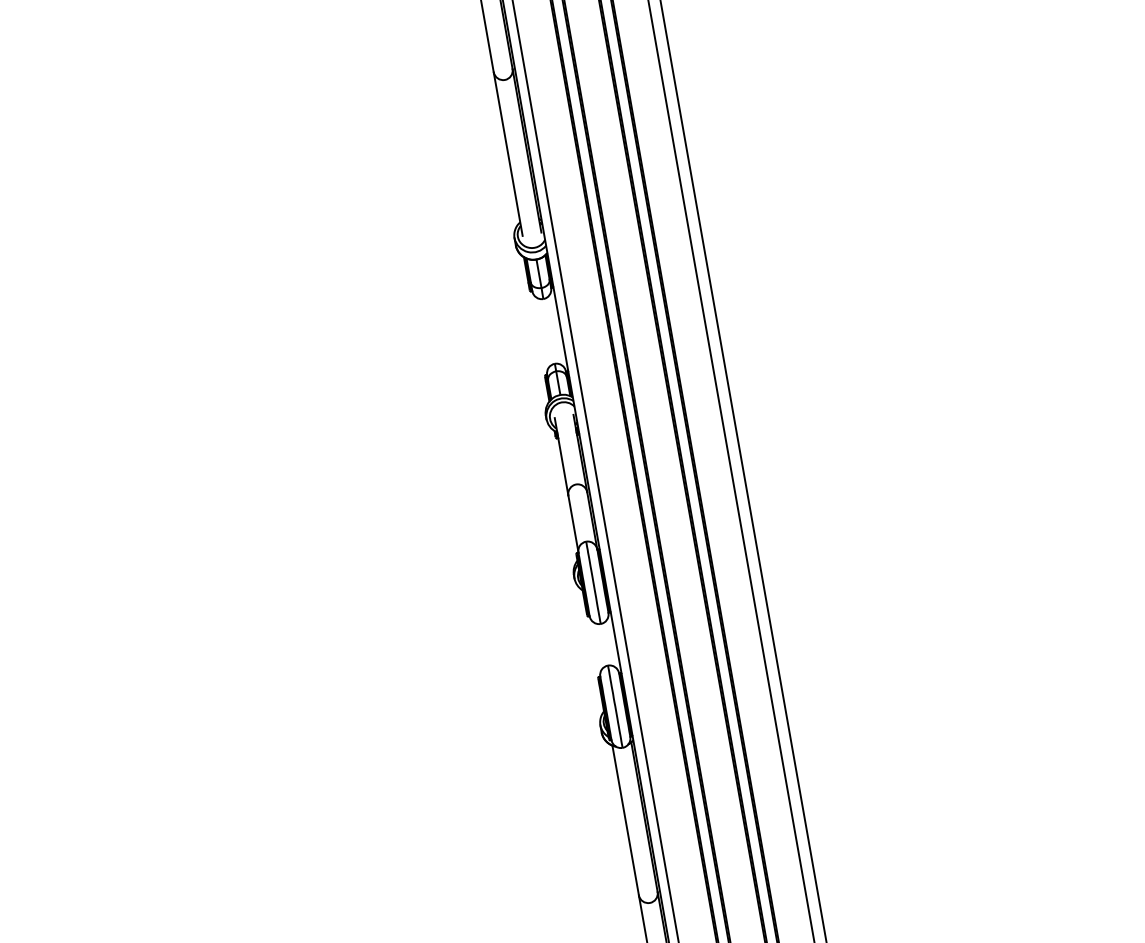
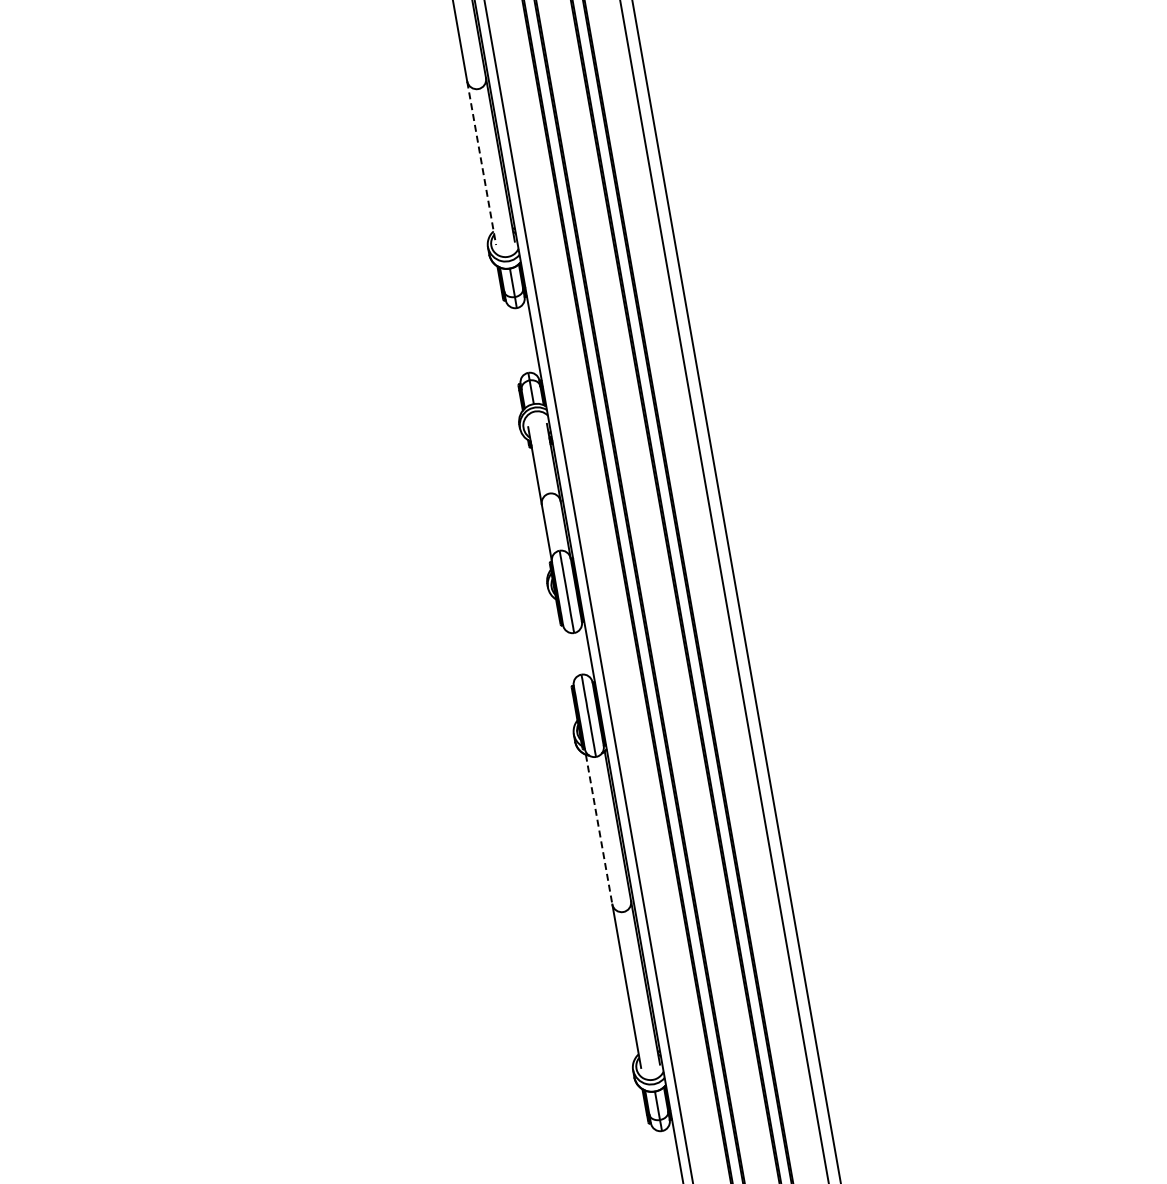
line: (508, 154) -> (481, 163), solid -> dashed
line: (626, 821) -> (599, 830), solid -> dashed

